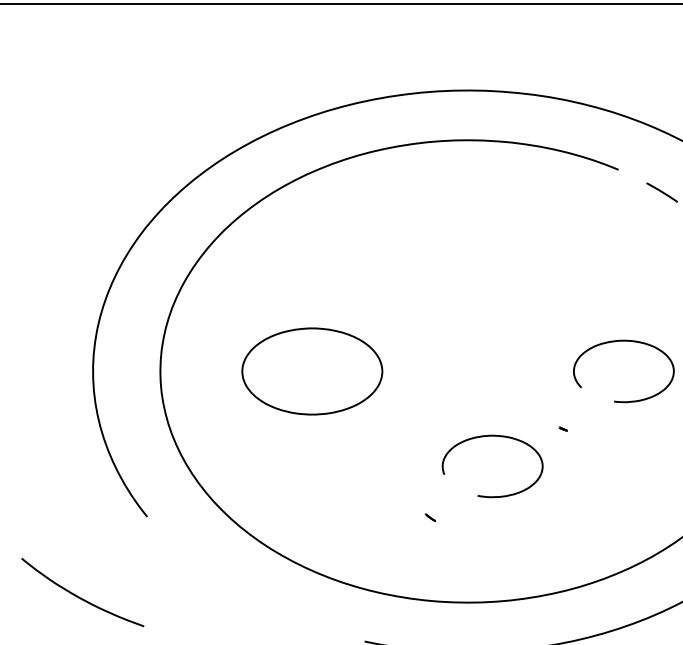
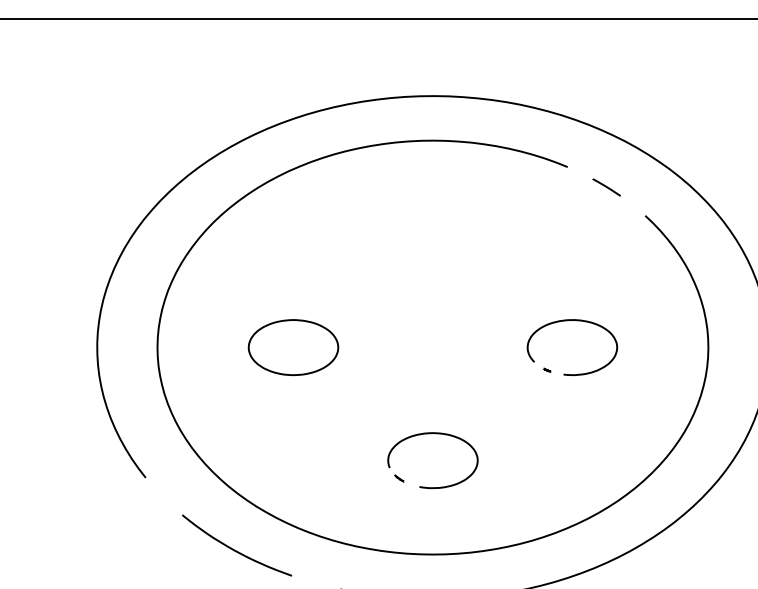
part: (312, 371) -> (293, 347), size x0.71
curve: (562, 428) -> (546, 369), moved
curve: (489, 437) -> (430, 434), moved
curve: (78, 595) -> (233, 548), moved

